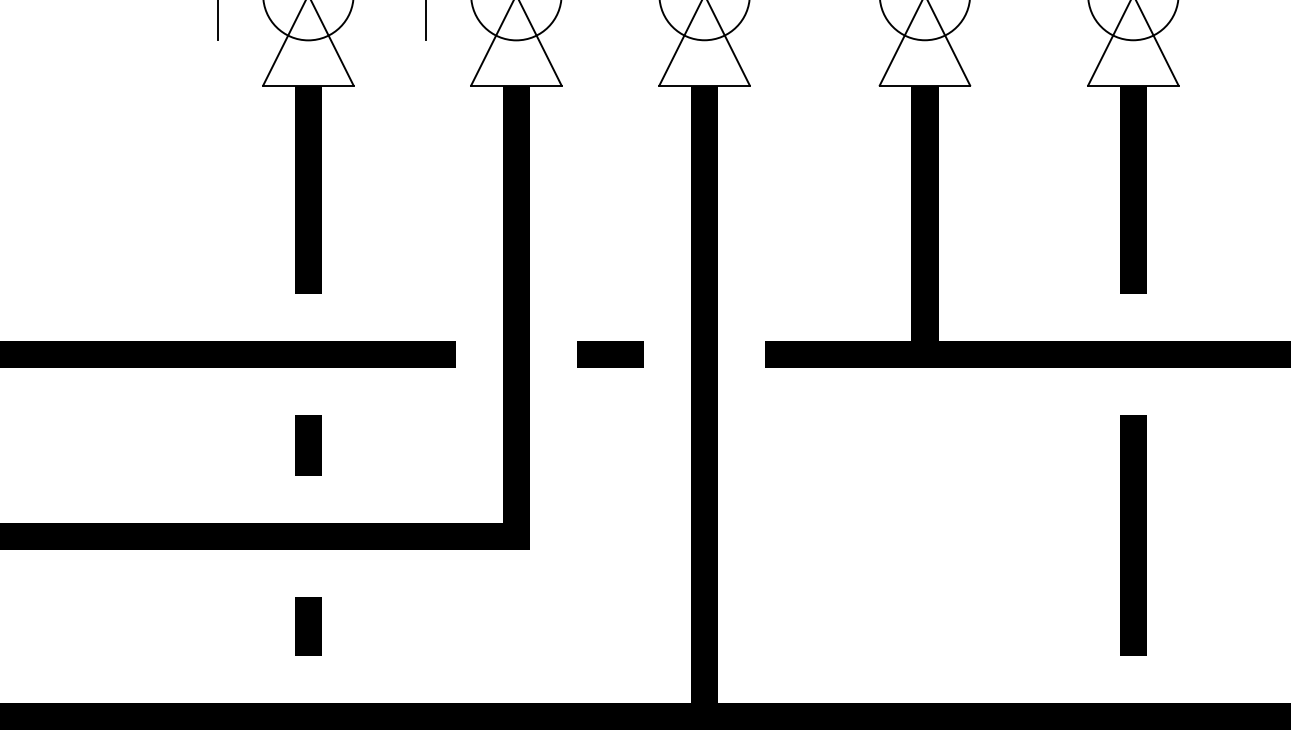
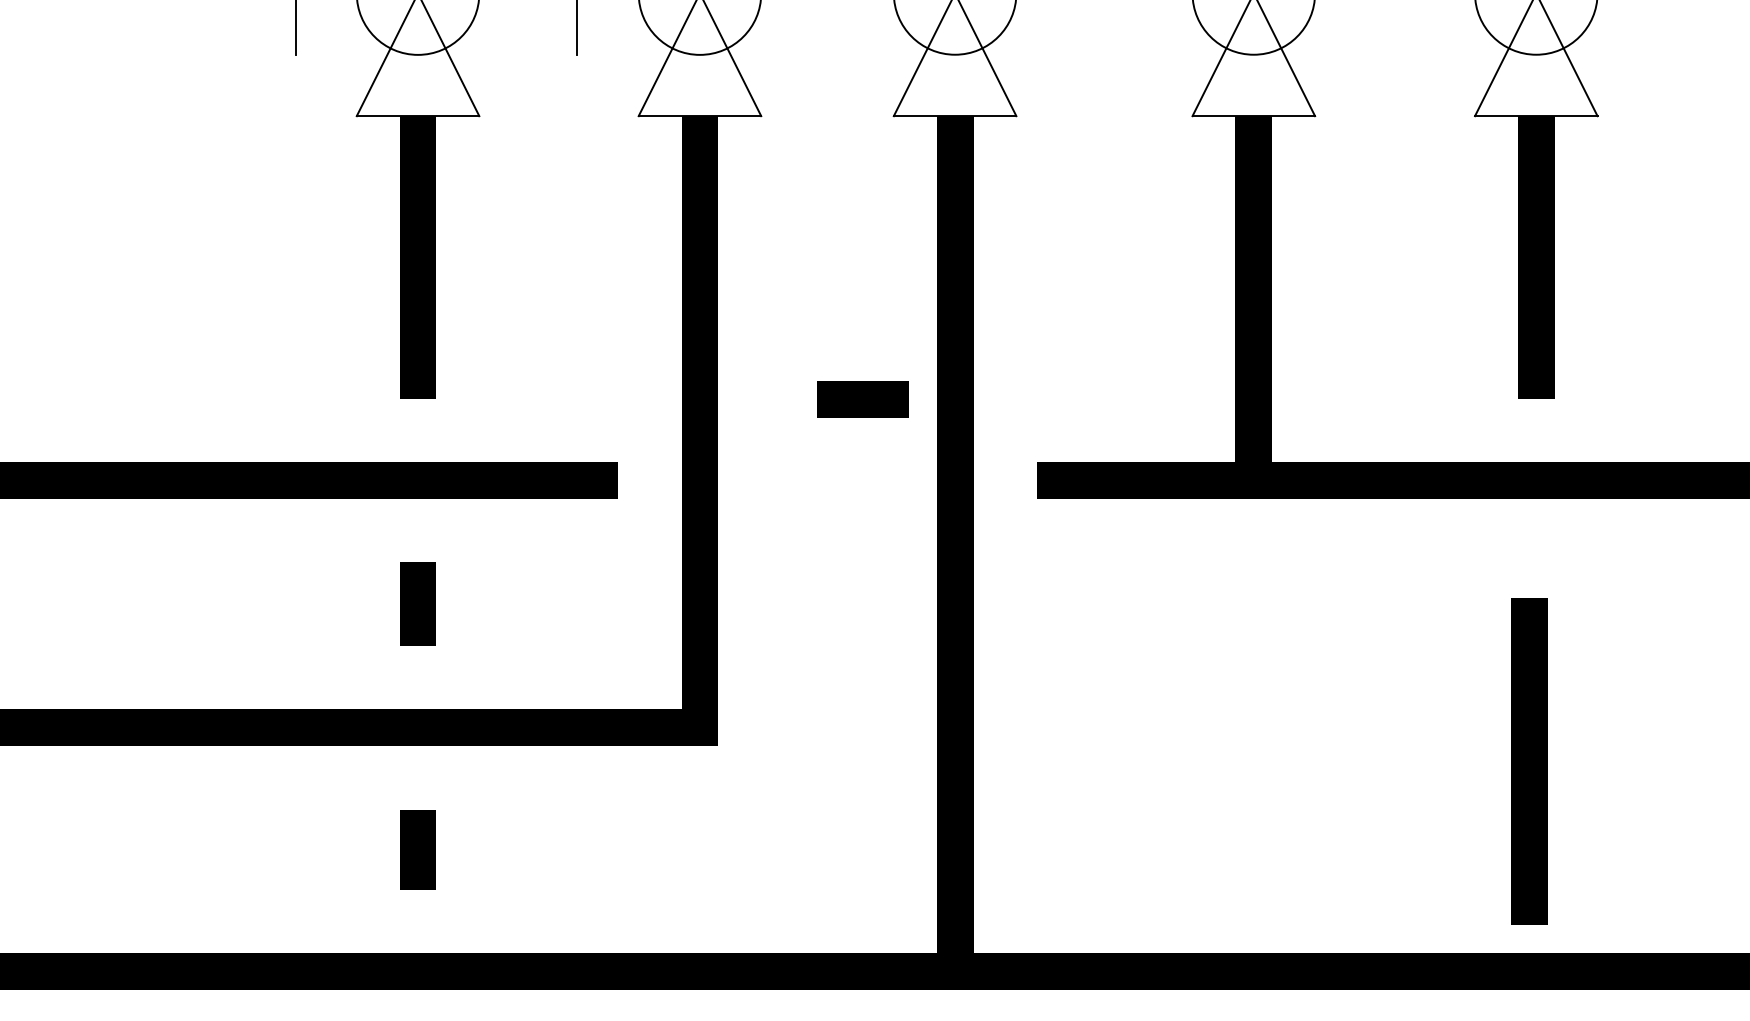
line: (610, 354) -> (862, 399), moved
line: (1133, 535) -> (1529, 761), moved

